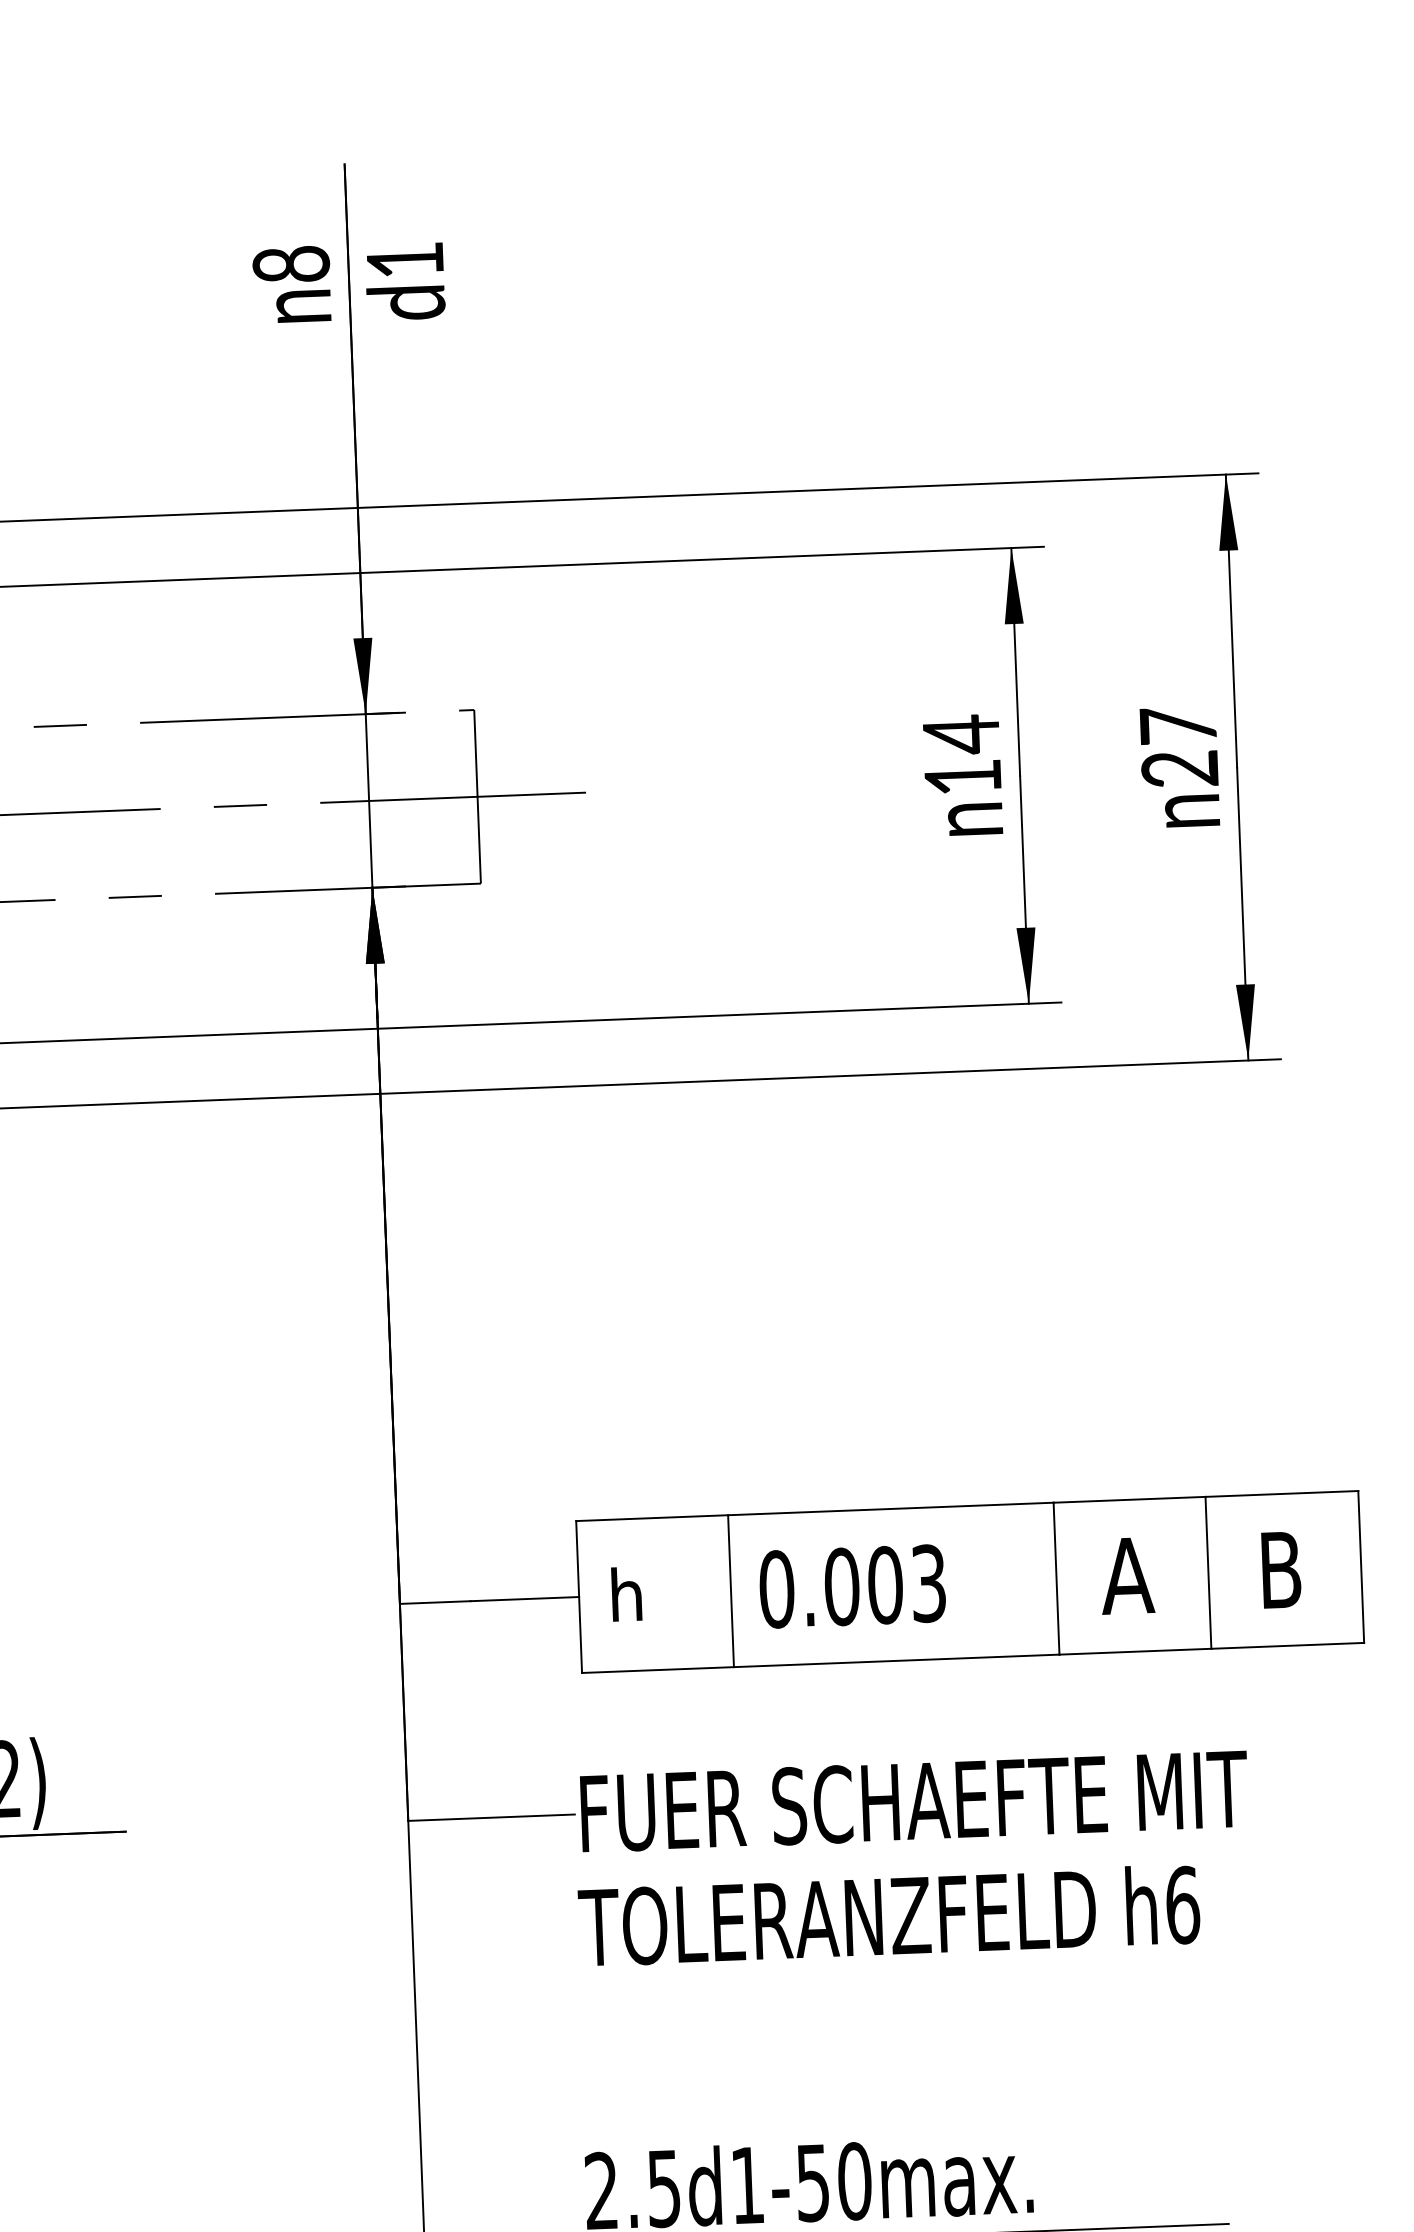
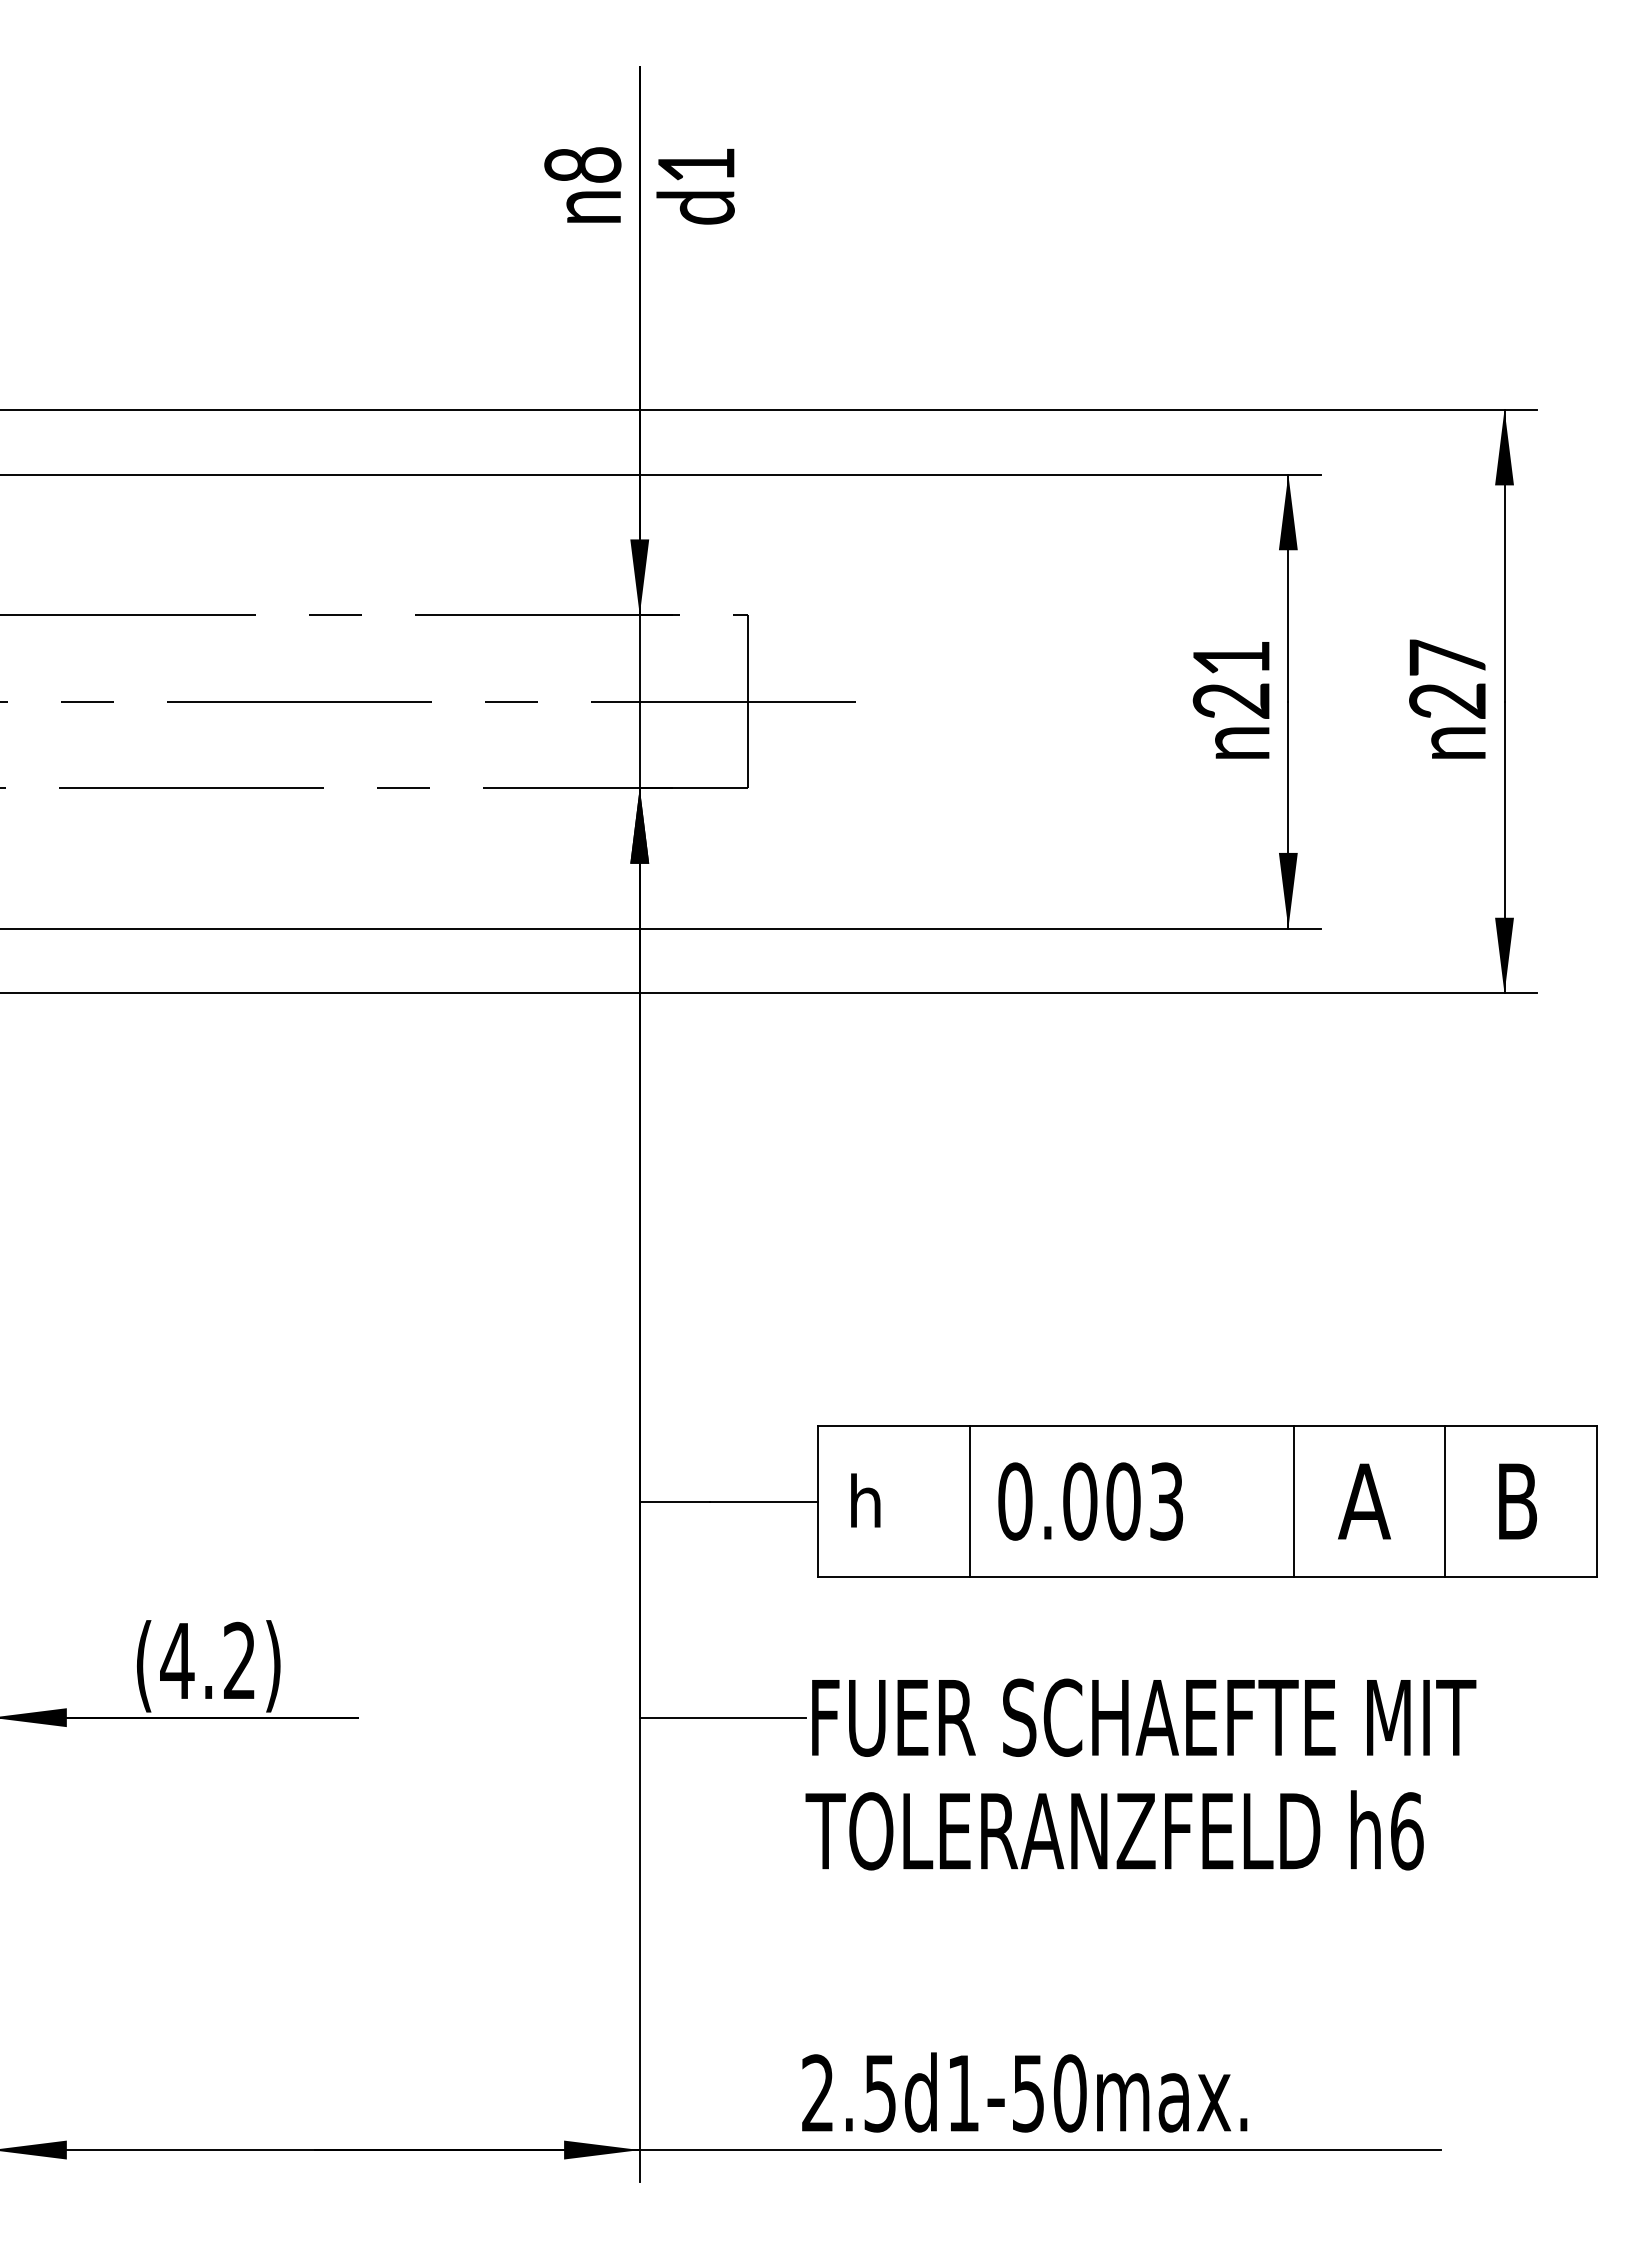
text: (961, 754) -> (1230, 678), 14 -> 21

